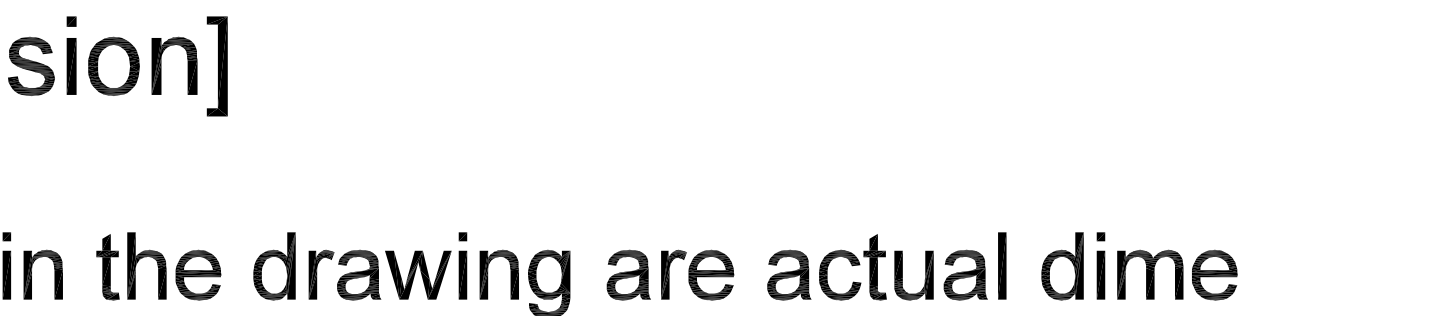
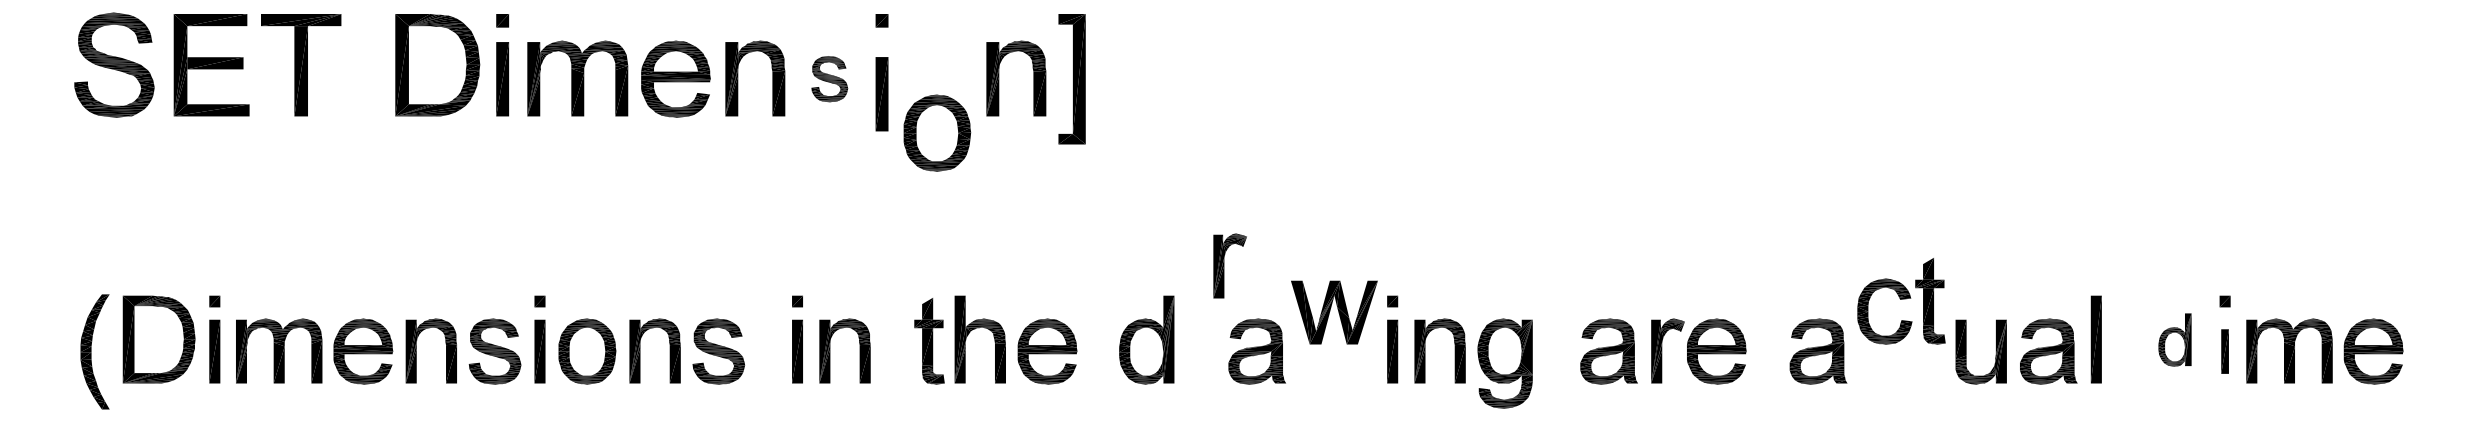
part: (31, 65) -> (829, 78), size x0.6
part: (114, 65) -> (937, 132), moved
part: (71, 66) -> (881, 94), moved
part: (1062, 265) -> (2174, 339), size x0.6
part: (852, 267) -> (1901, 301), moved
part: (321, 274) -> (1229, 265), moved
part: (418, 275) -> (1334, 312), moved
part: (1100, 275) -> (2224, 351), size x0.7

